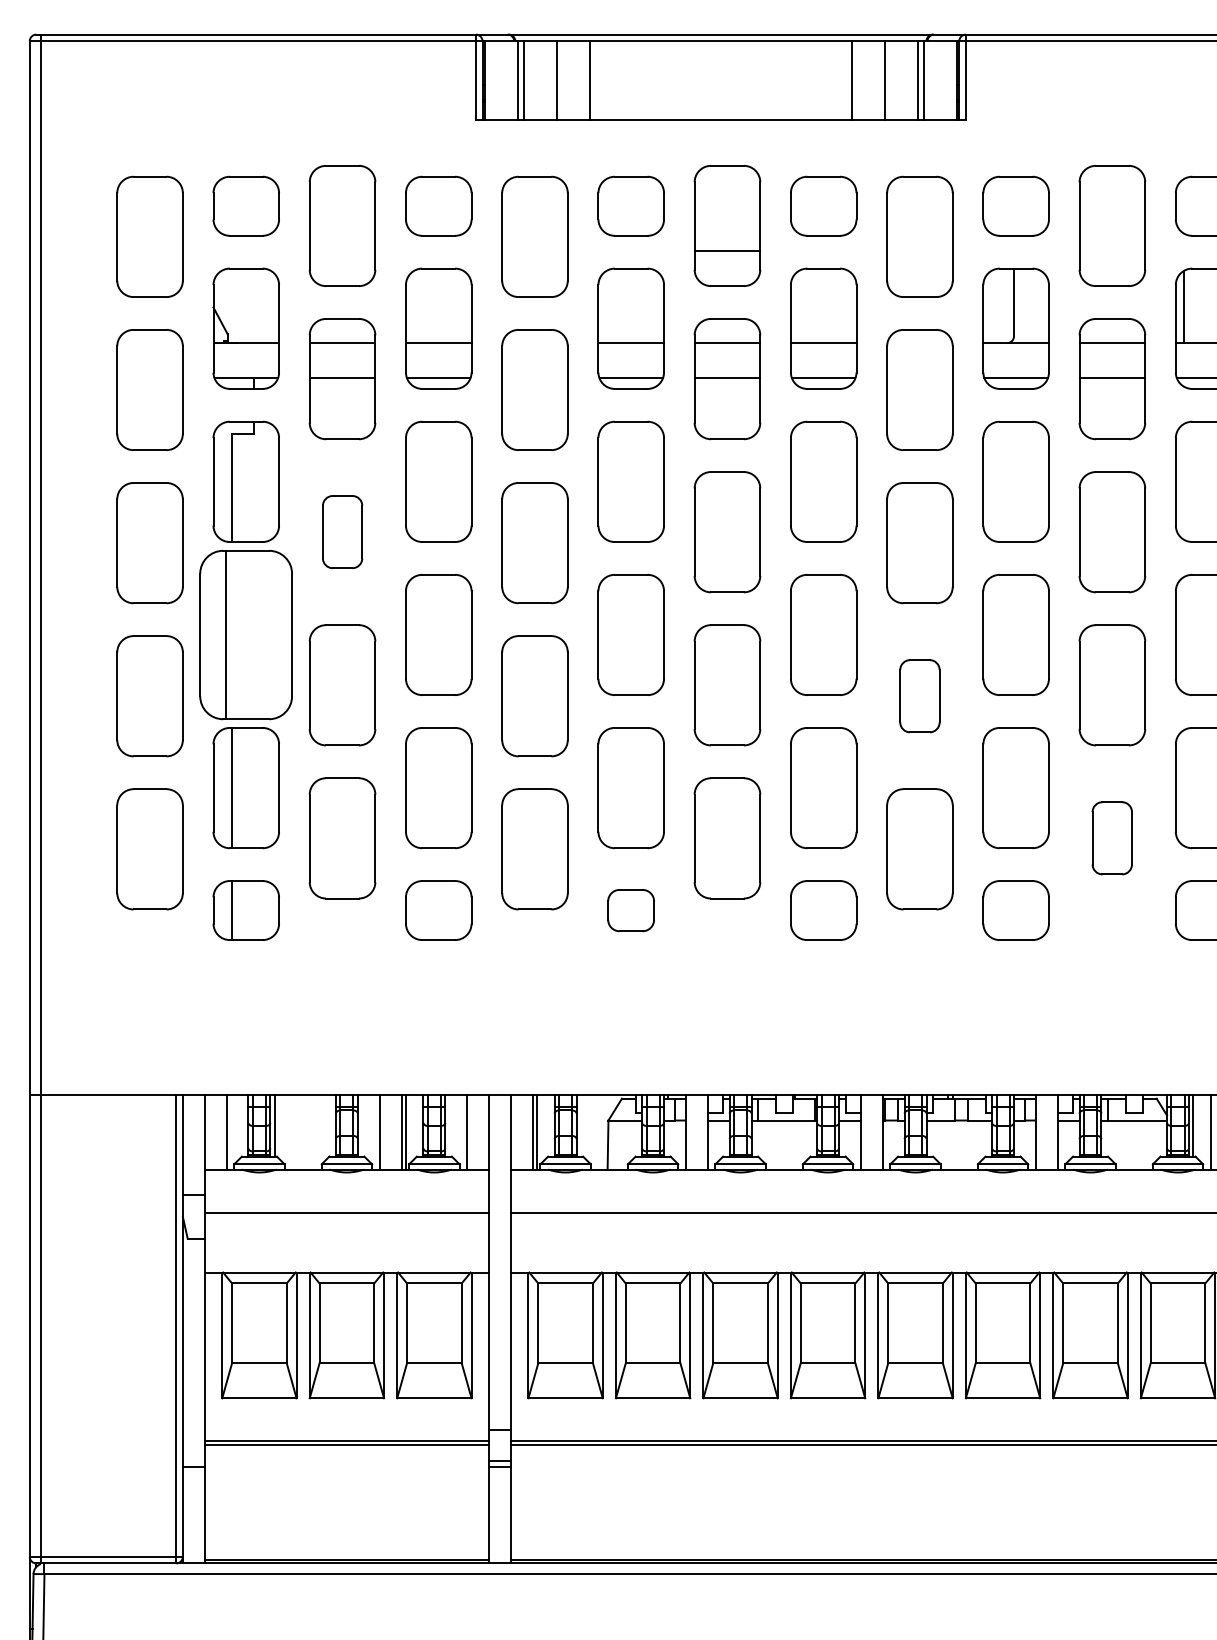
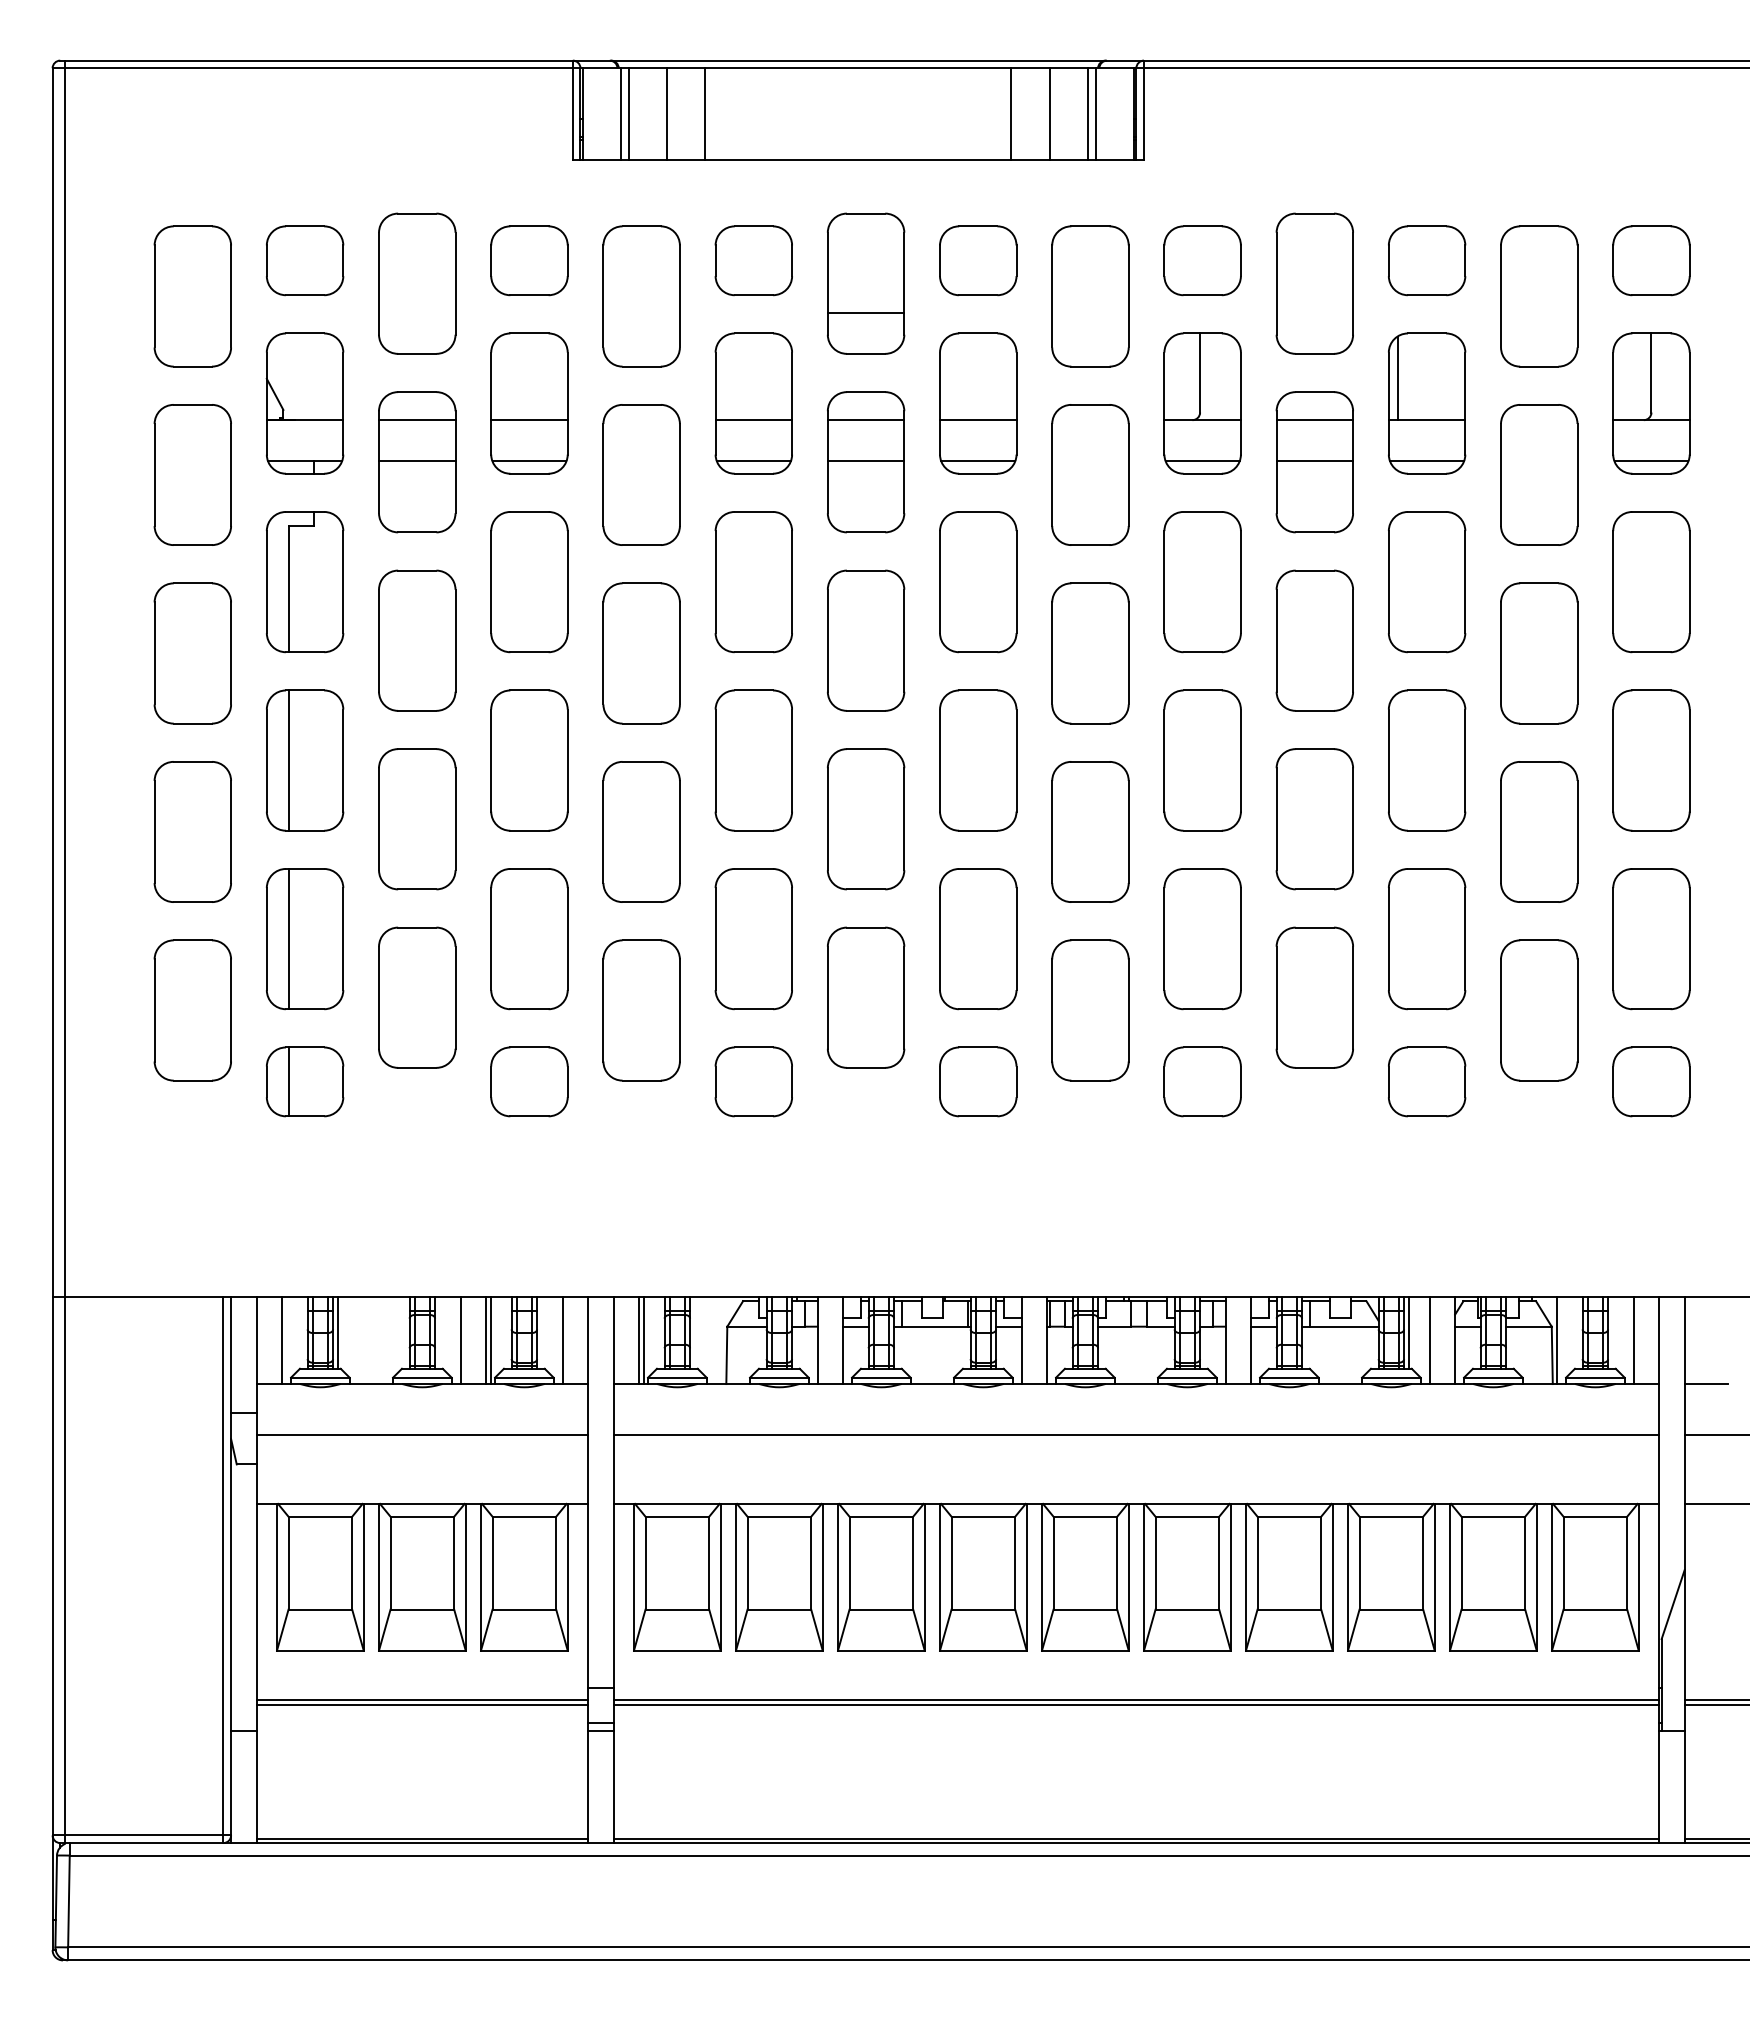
part: (342, 531) -> (417, 640), size x1.67
part: (246, 634) -> (305, 760), size x0.71
part: (919, 695) -> (1090, 831), size x1.67
part: (1112, 838) -> (1314, 997), size x1.67
part: (630, 910) -> (753, 1081), size x1.43

